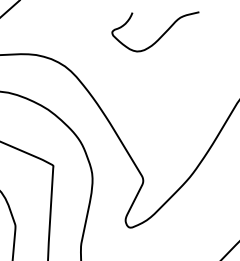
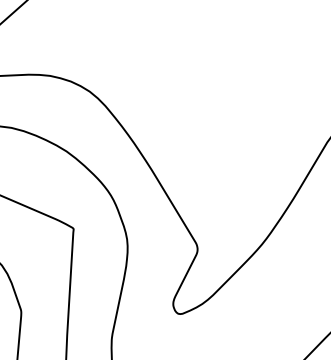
curve: (160, 36) -> (221, 50), removed

